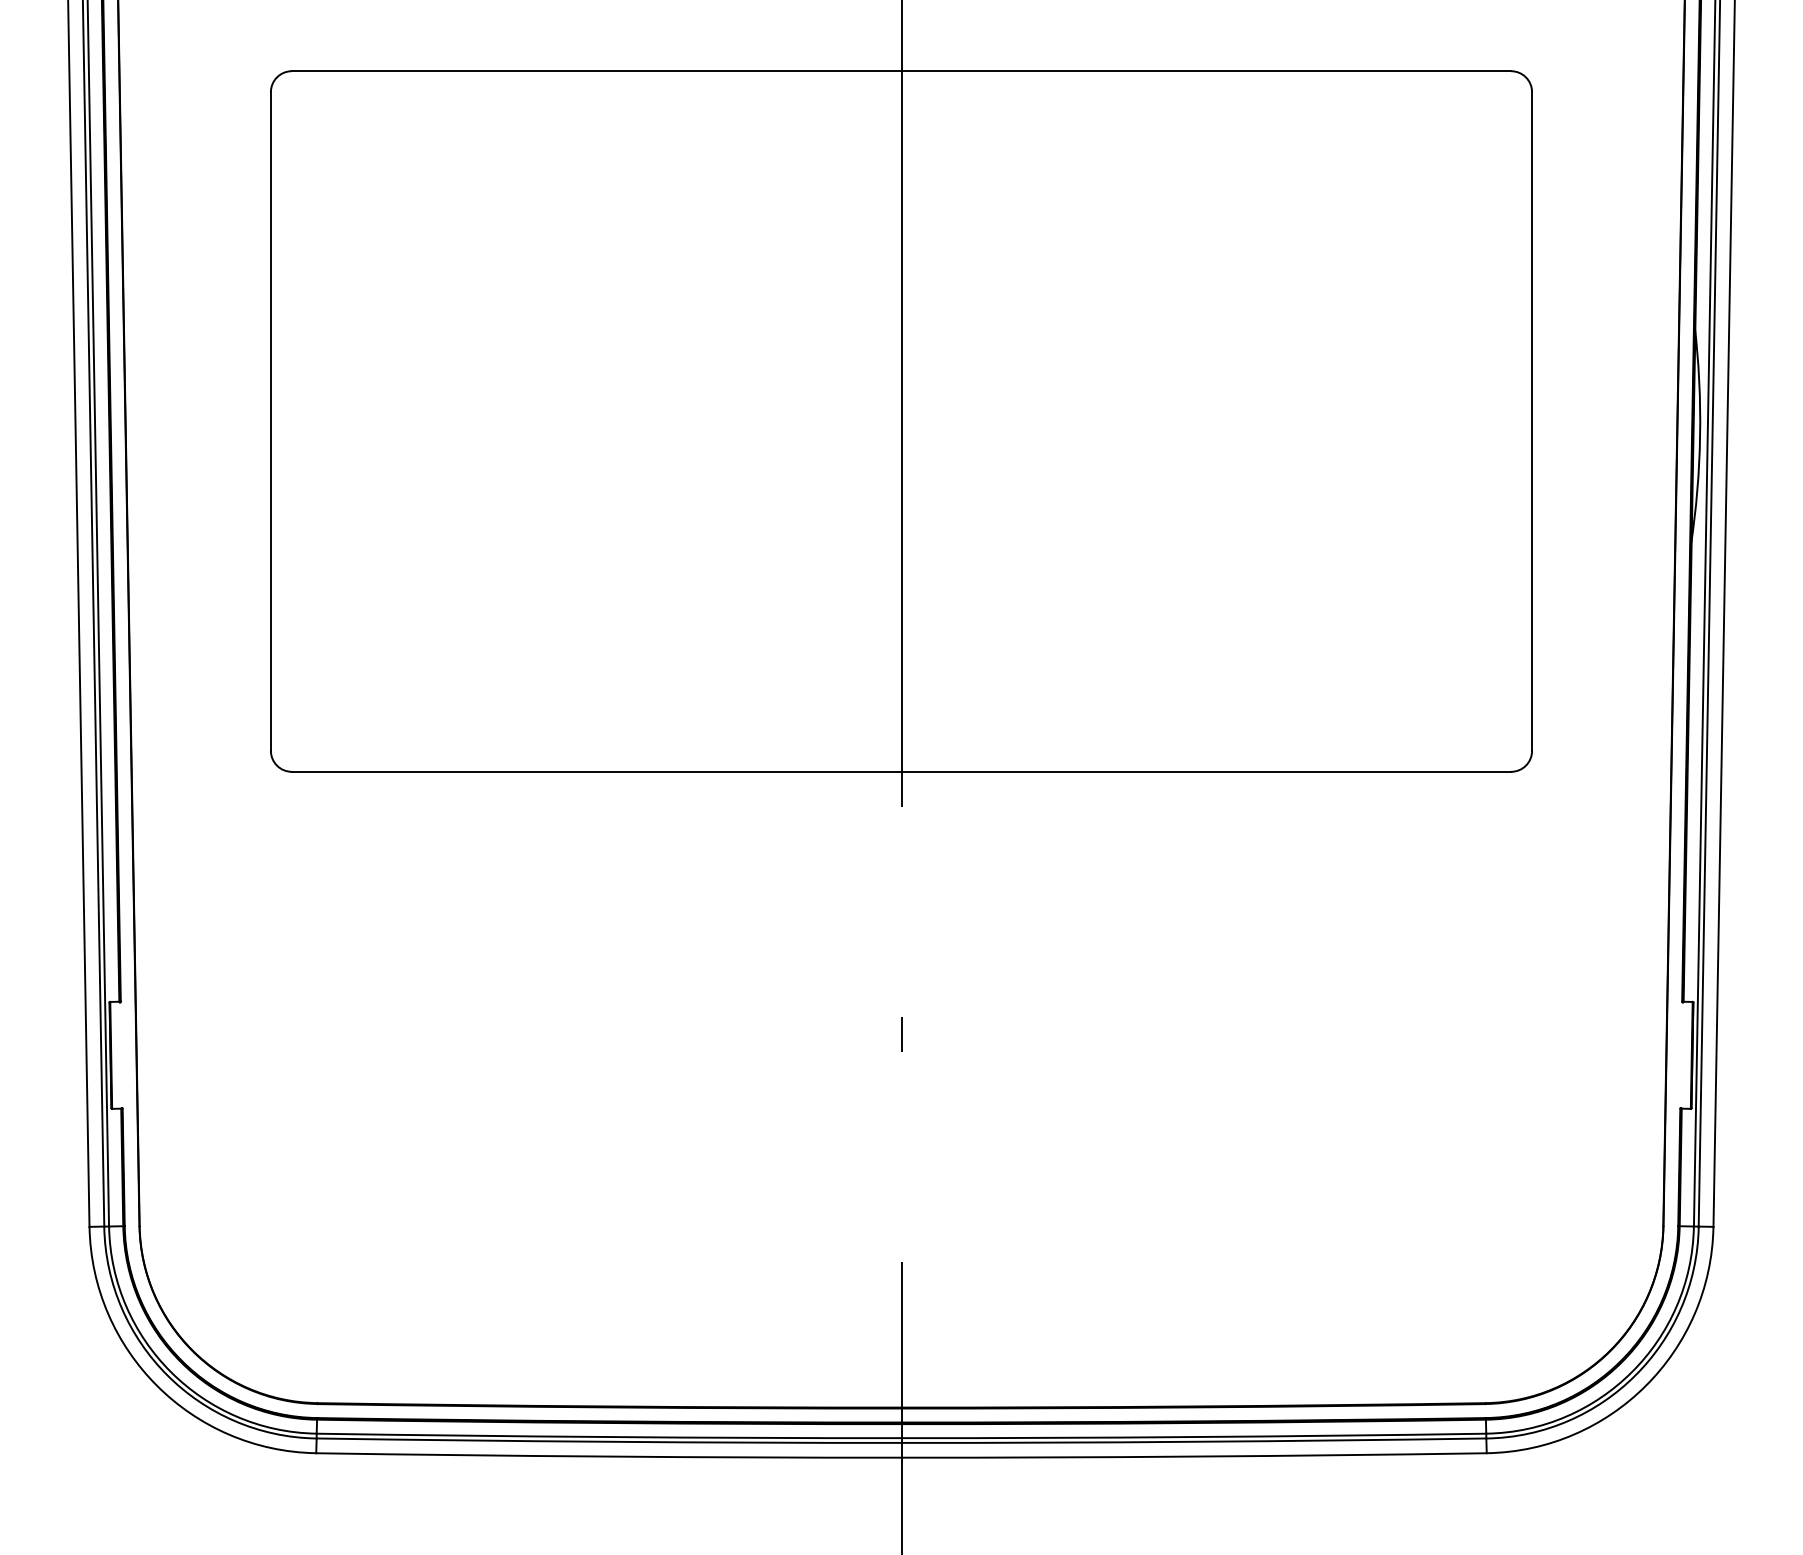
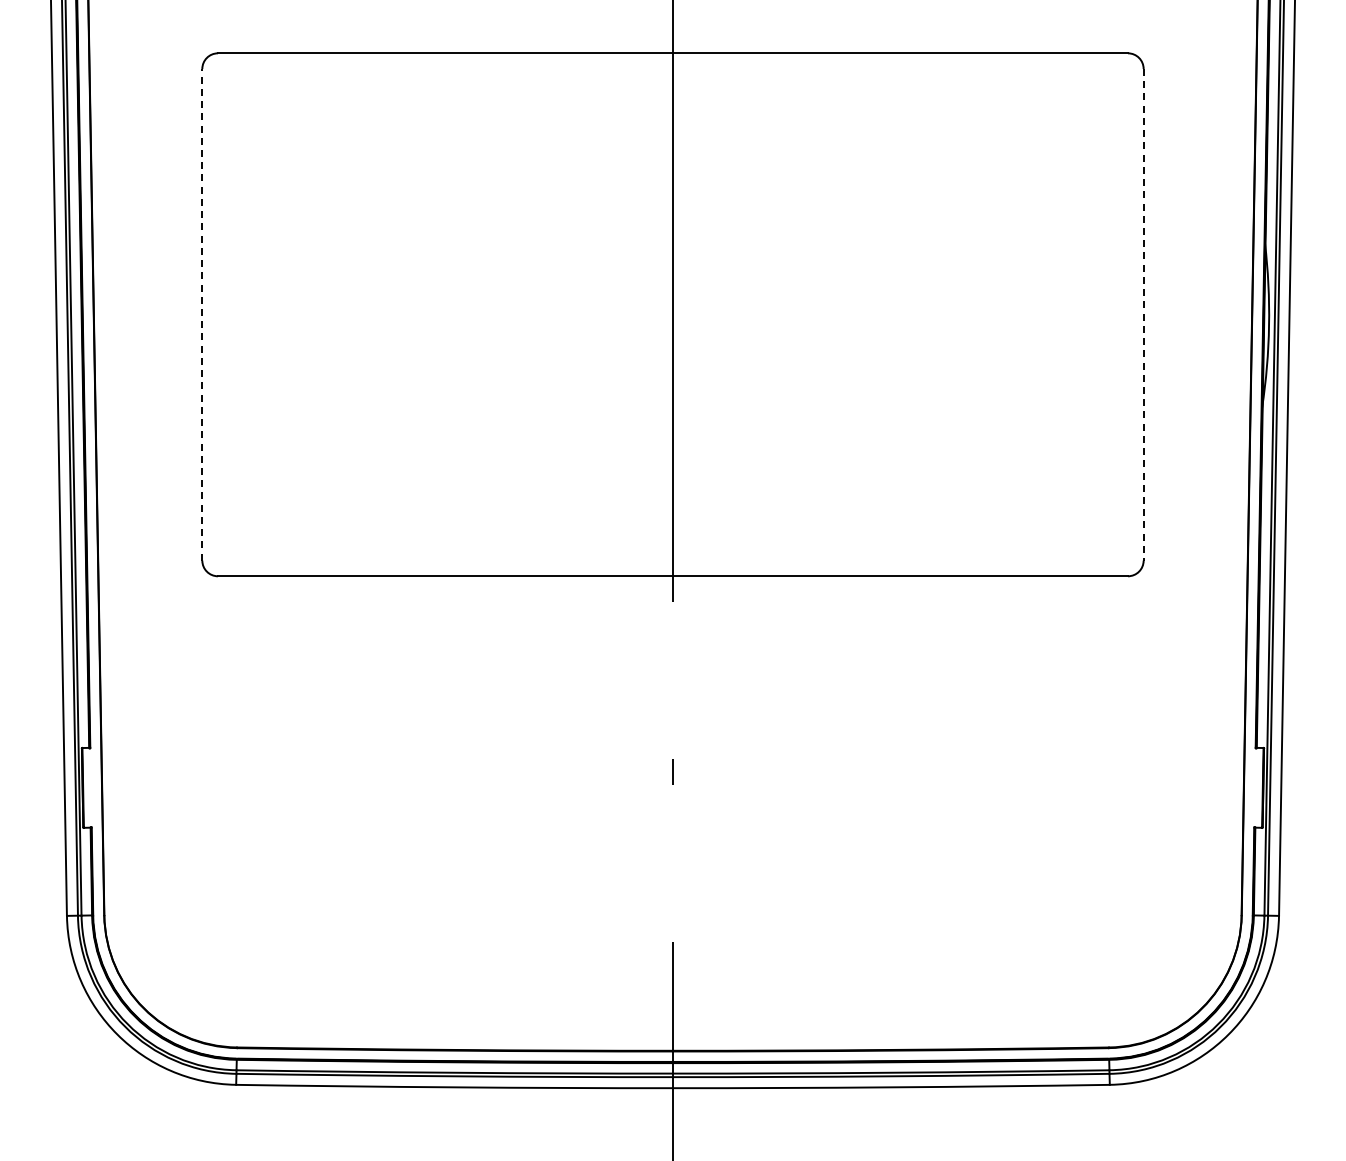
line: (271, 421) -> (202, 314), solid -> dashed
line: (1531, 421) -> (1143, 314), solid -> dashed

